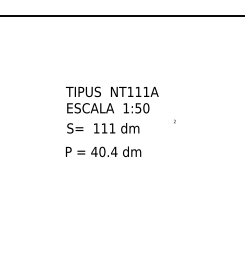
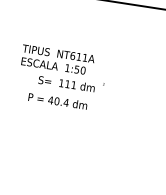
text: (130, 91) -> (72, 55), NT111A -> NT611A
text: (103, 128) -> (66, 84), moved
text: (103, 151) -> (57, 101), moved

